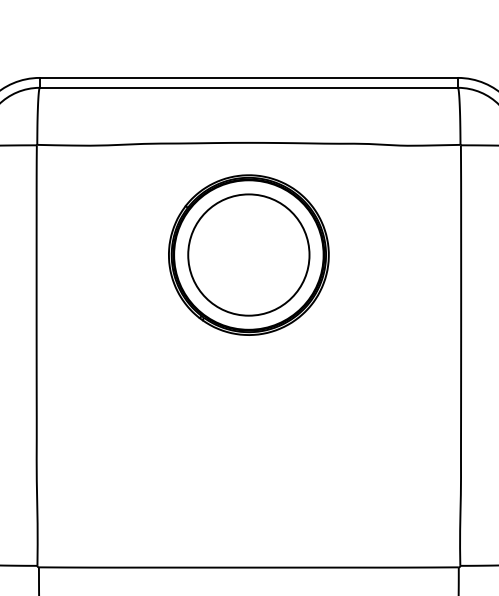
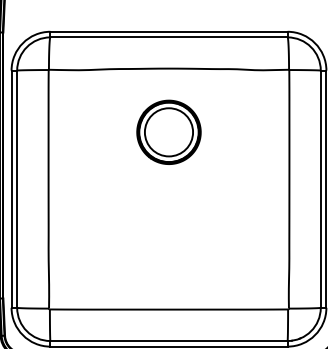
part: (248, 255) -> (168, 132), size x0.7

